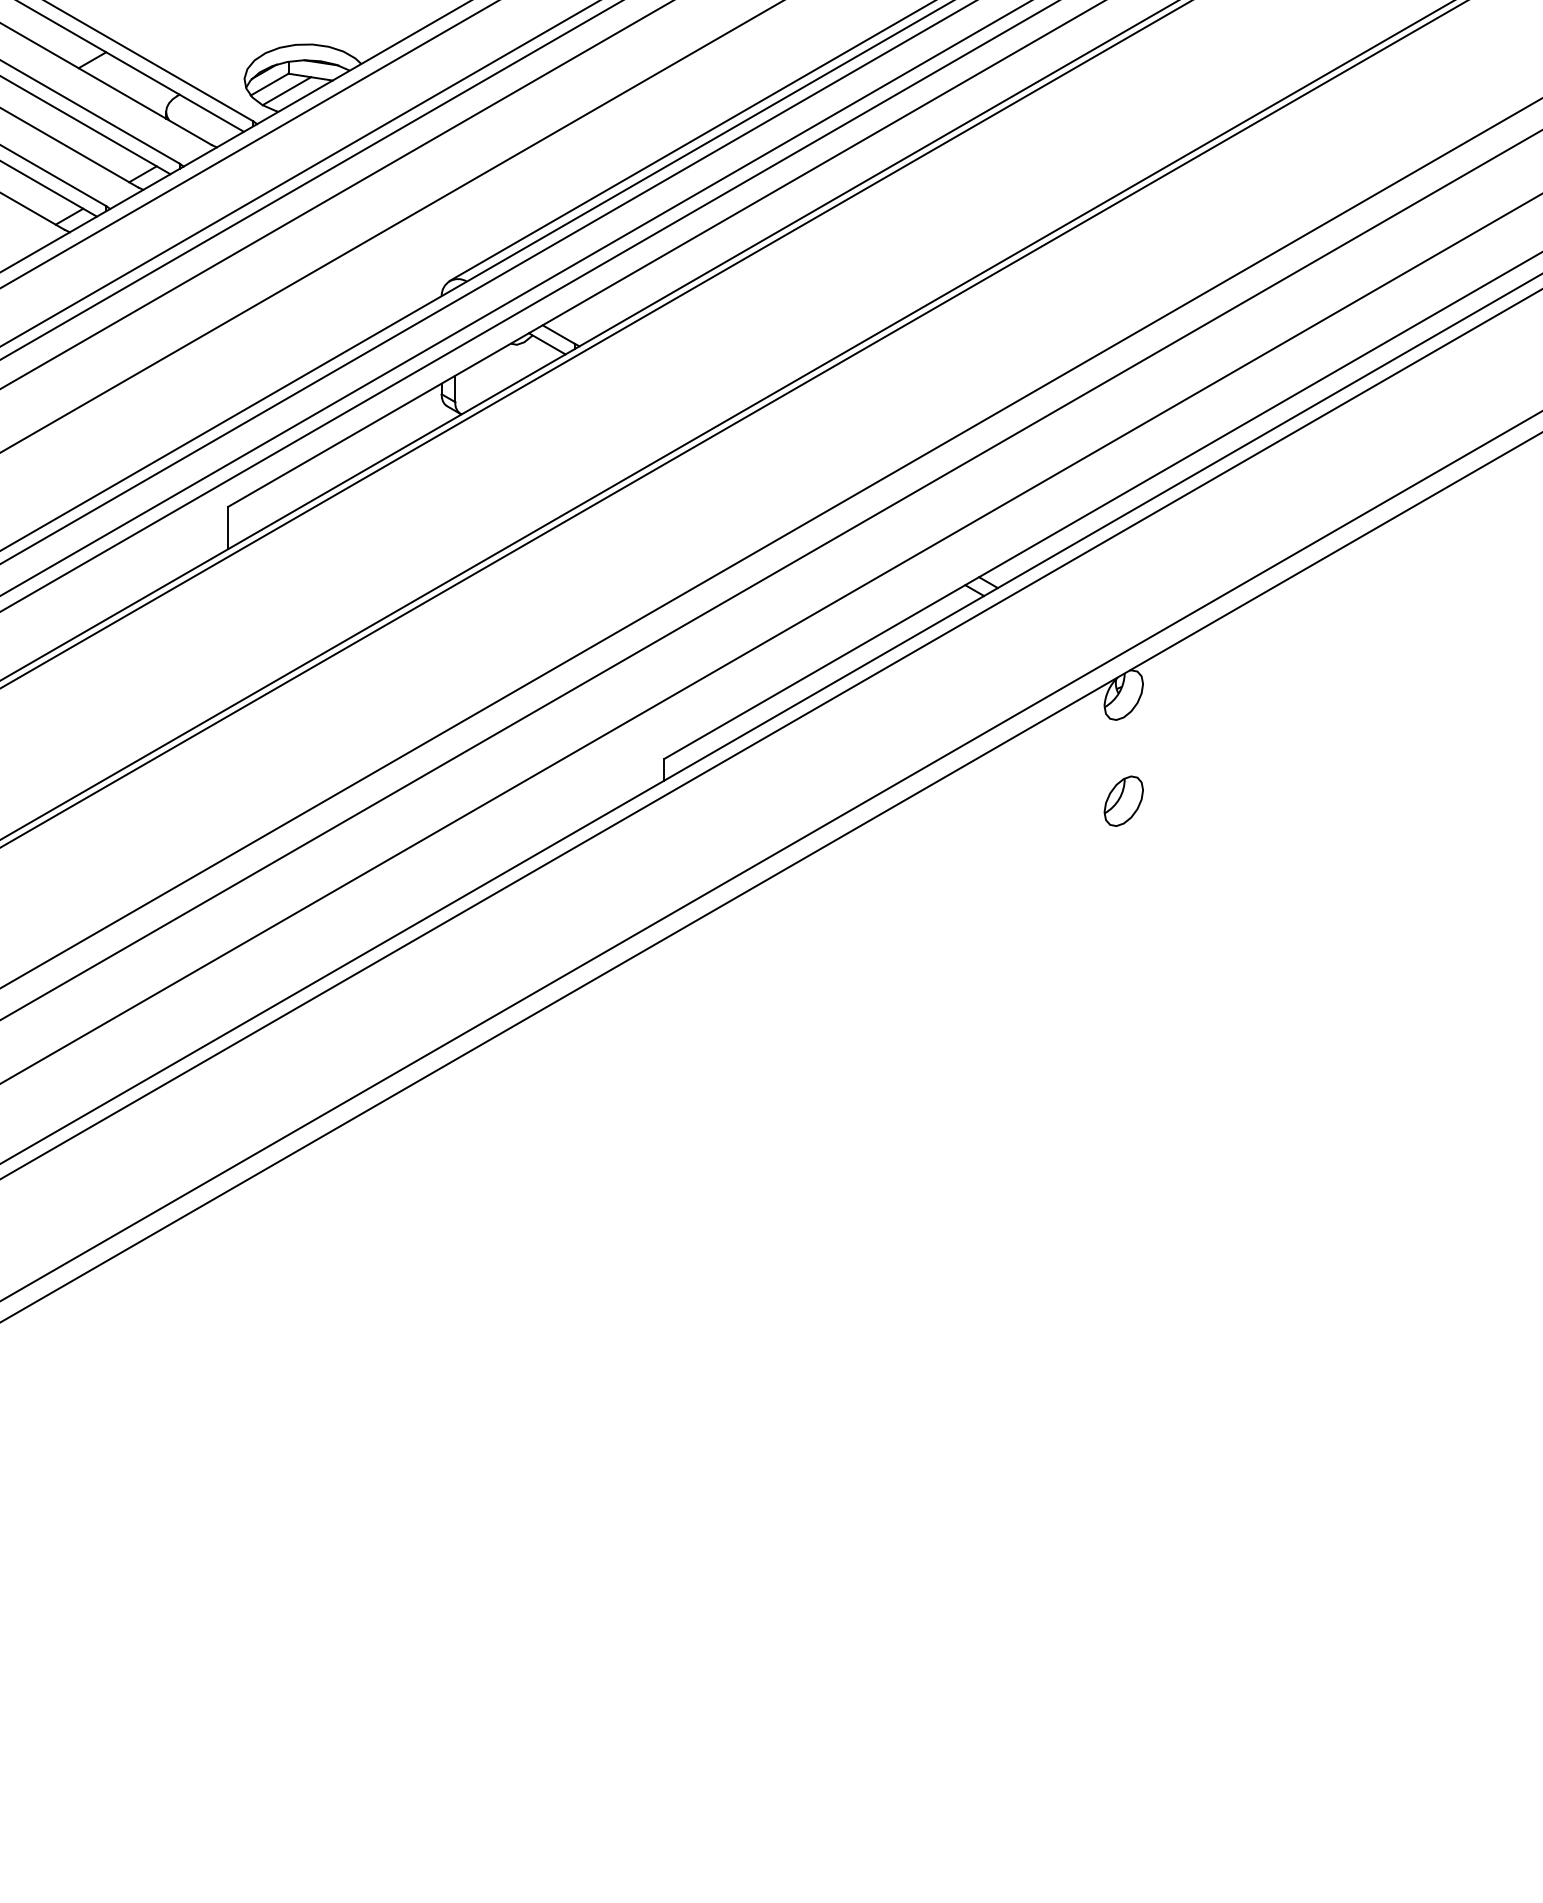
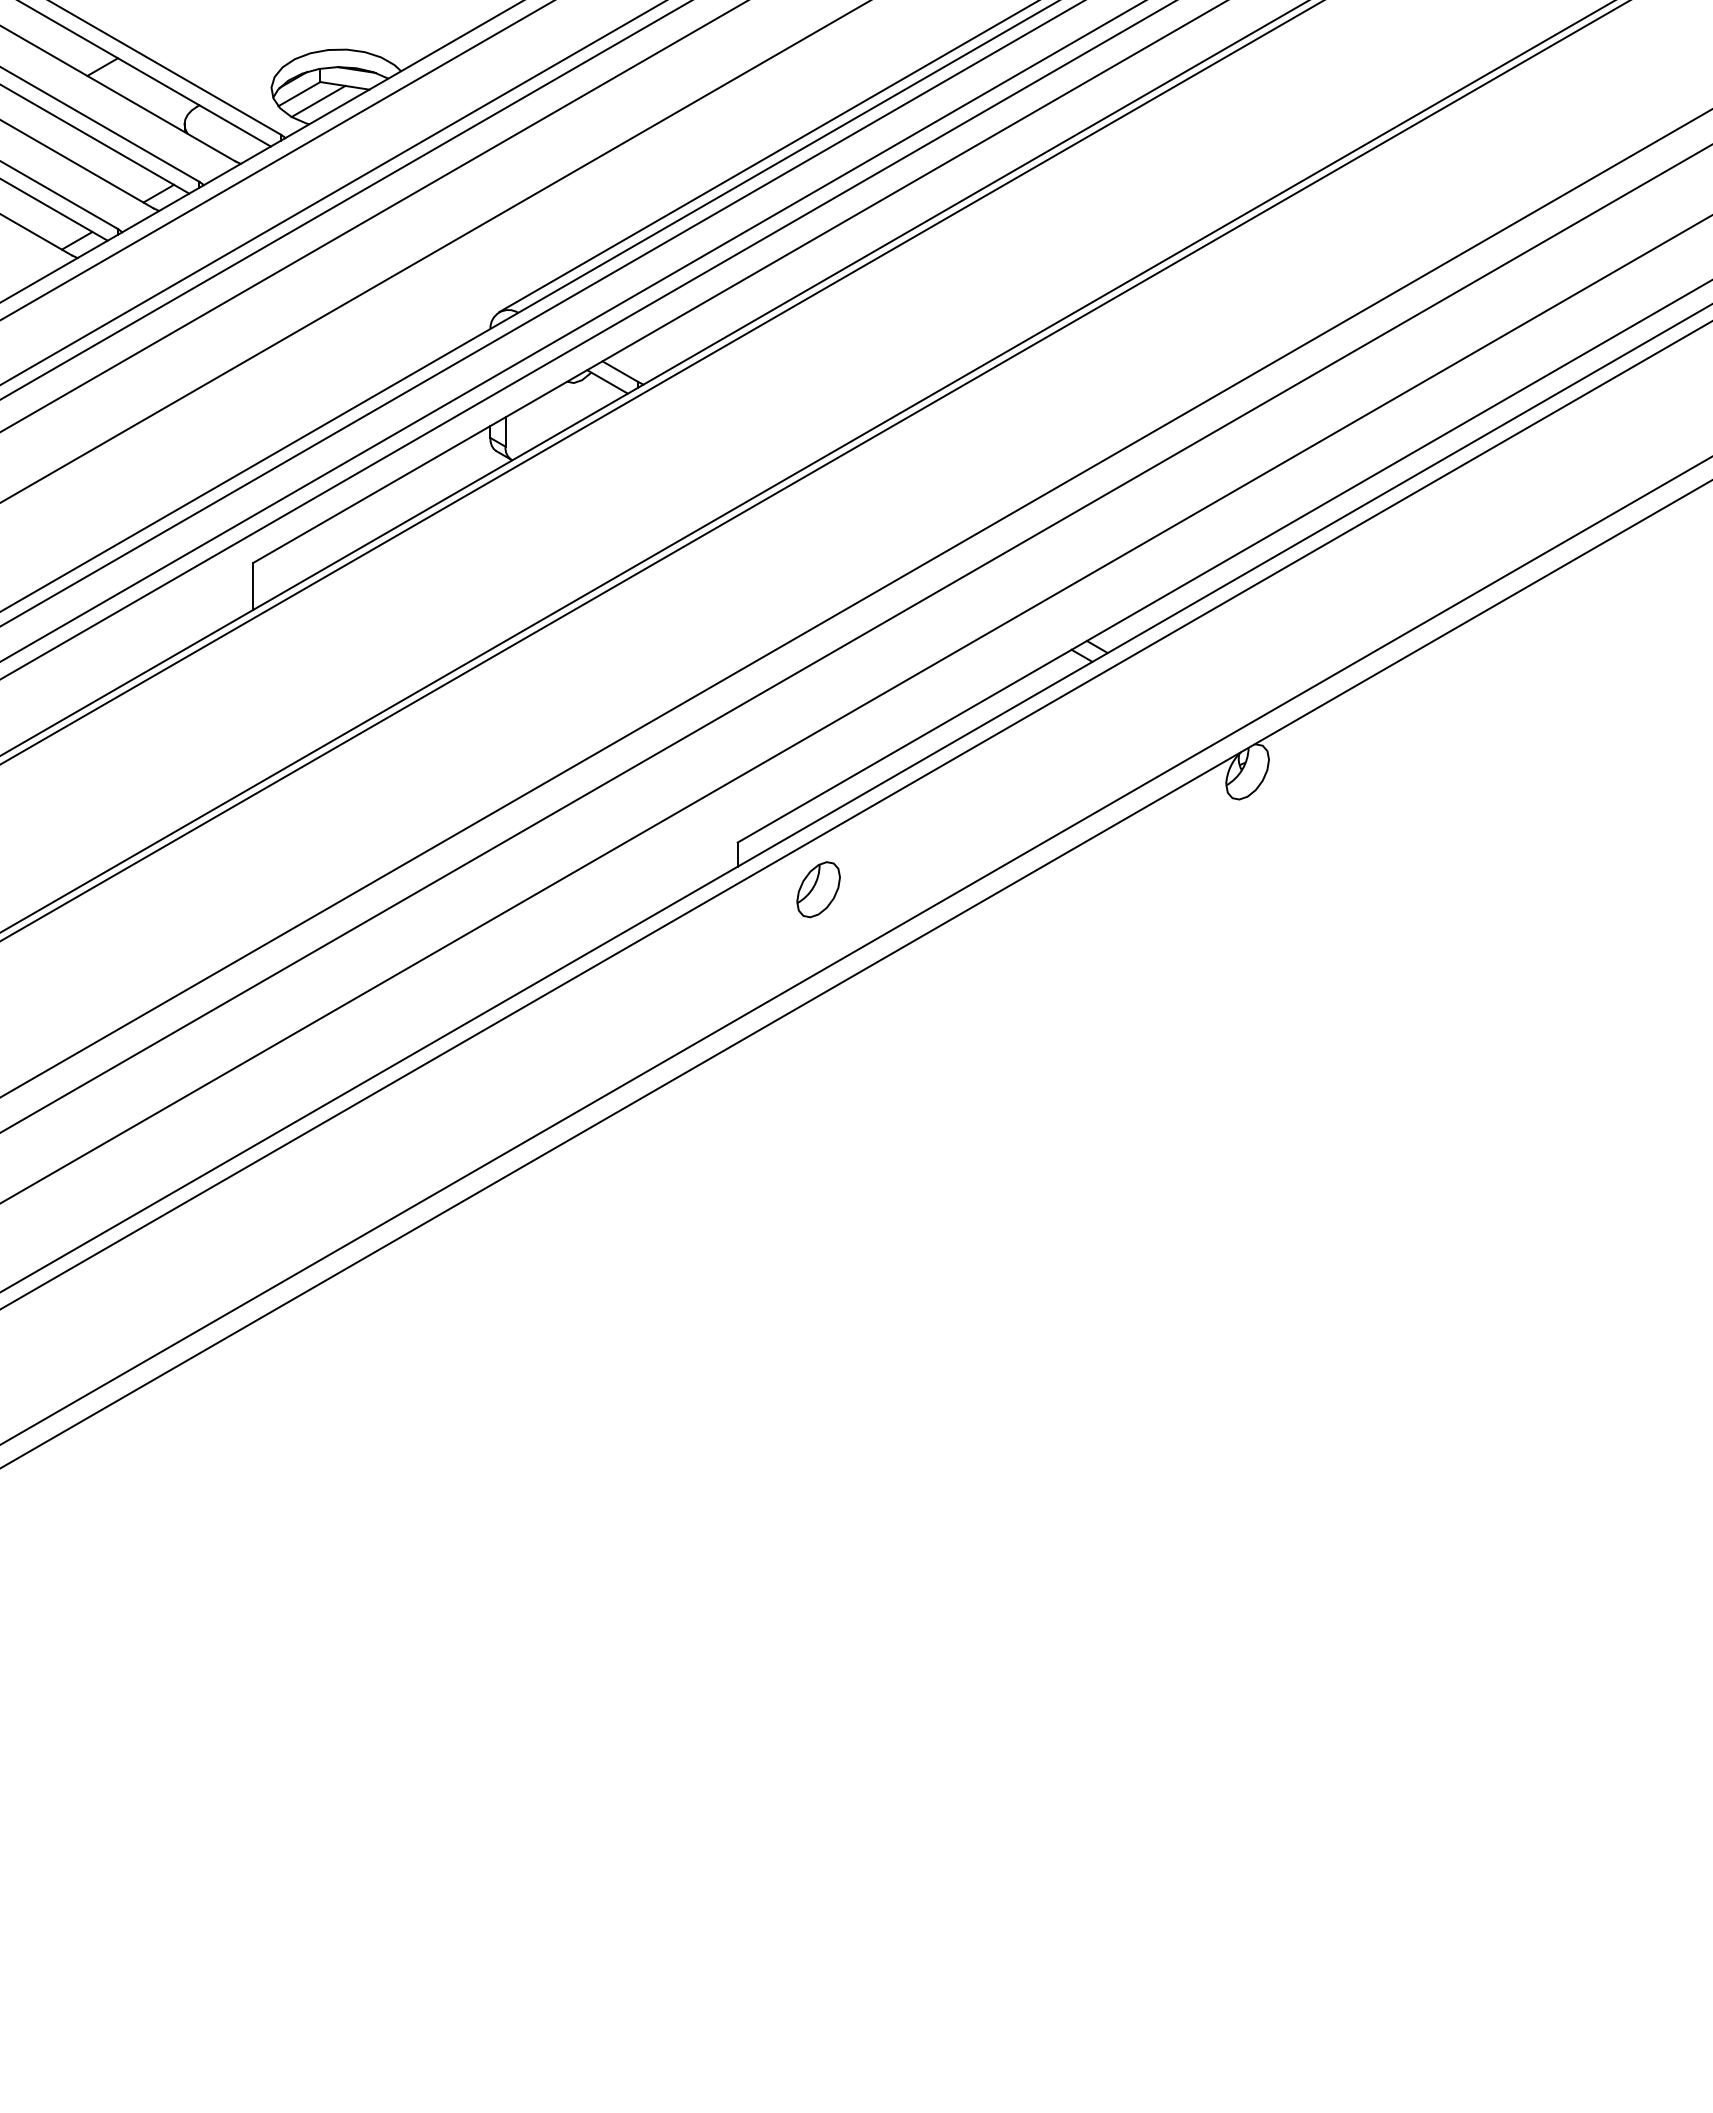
part: (1123, 801) -> (818, 889), moved

